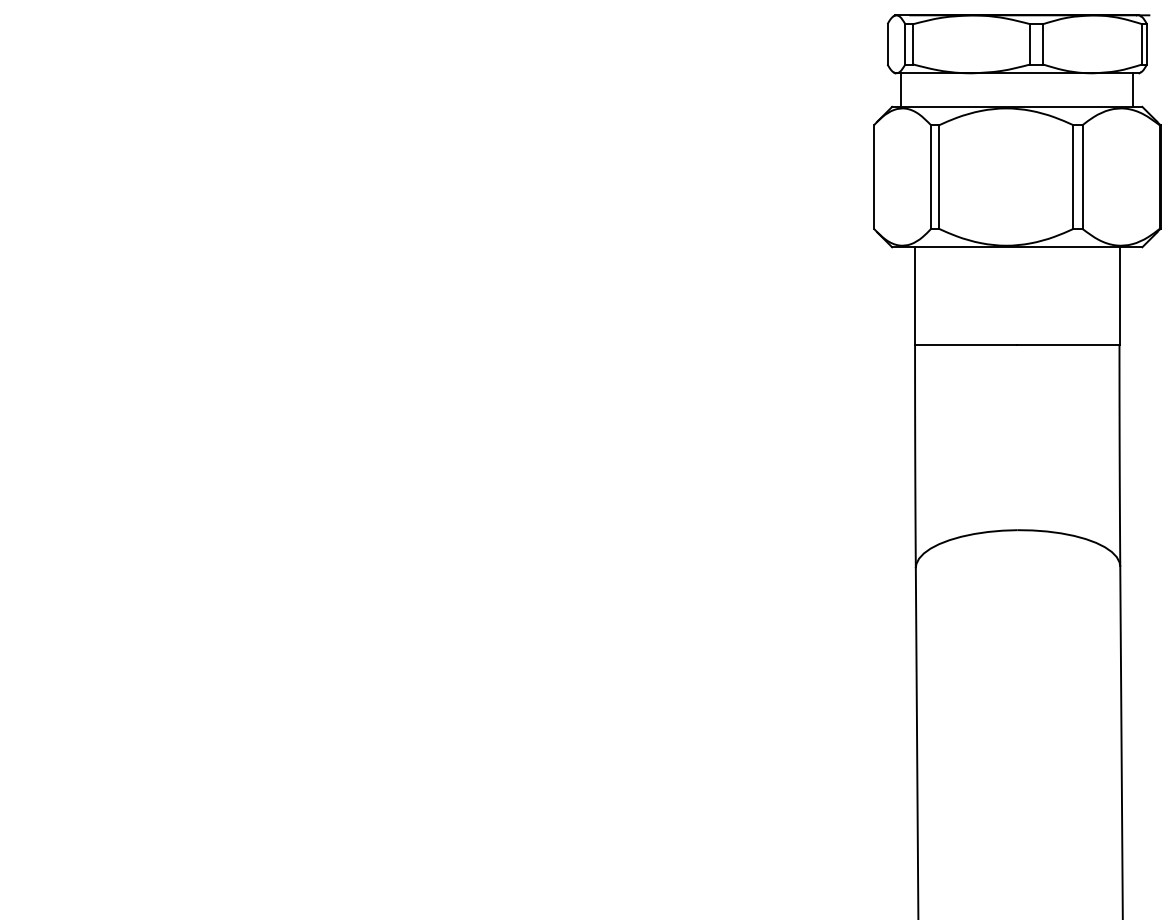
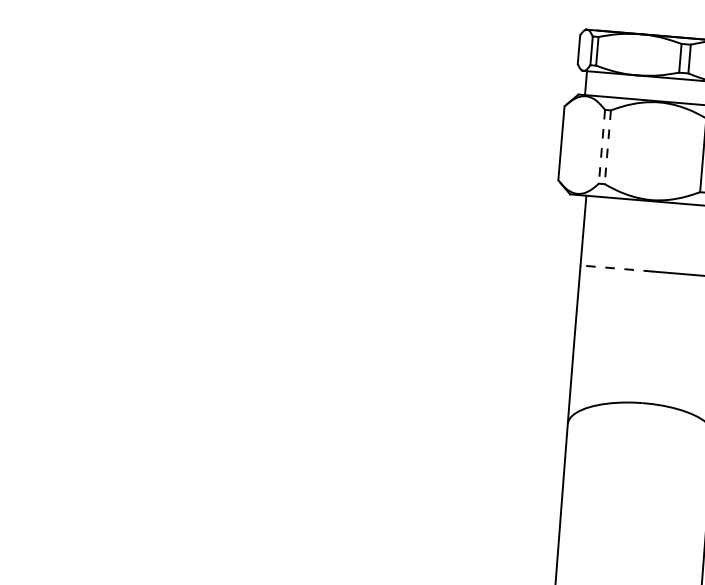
line: (931, 177) -> (602, 147), solid -> dashed
line: (939, 177) -> (607, 147), solid -> dashed
line: (966, 345) -> (617, 268), solid -> dashed

